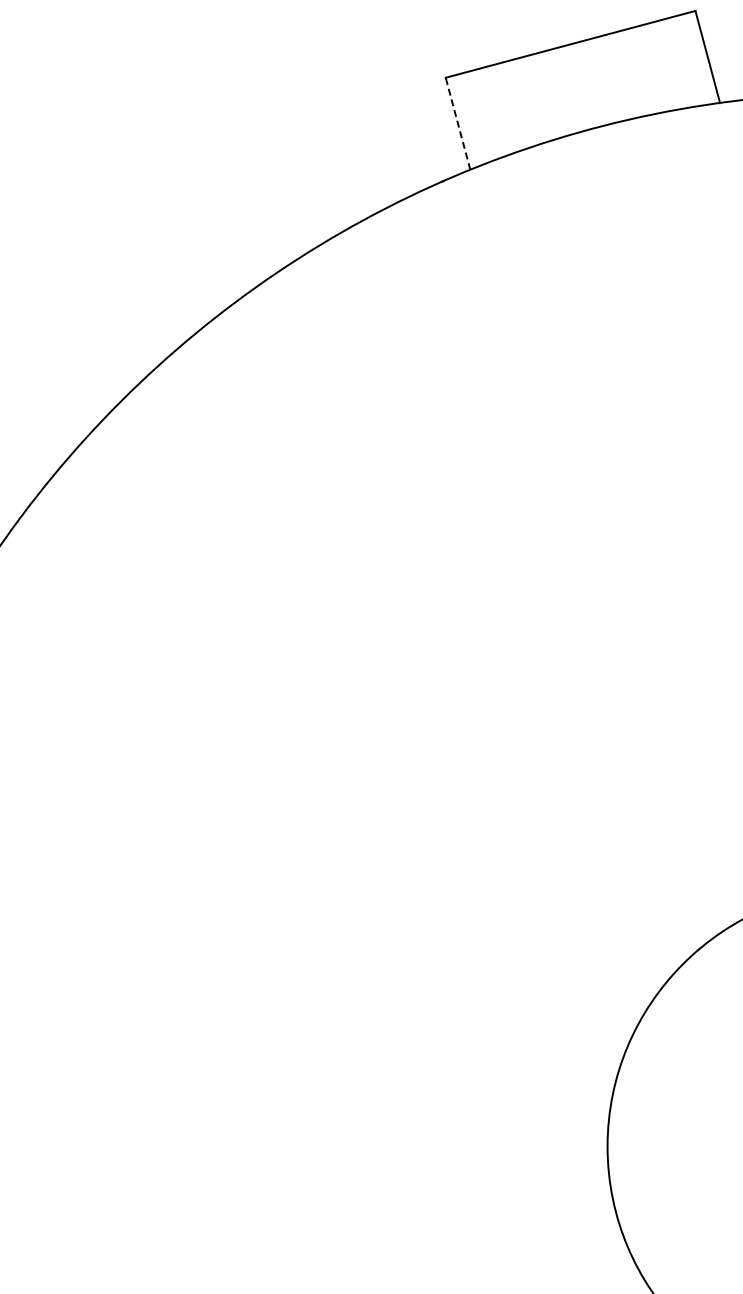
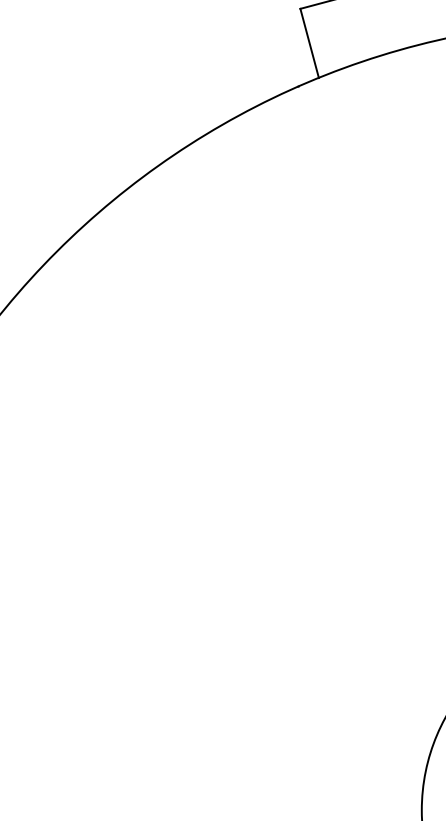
line: (458, 123) -> (310, 43), dashed -> solid

